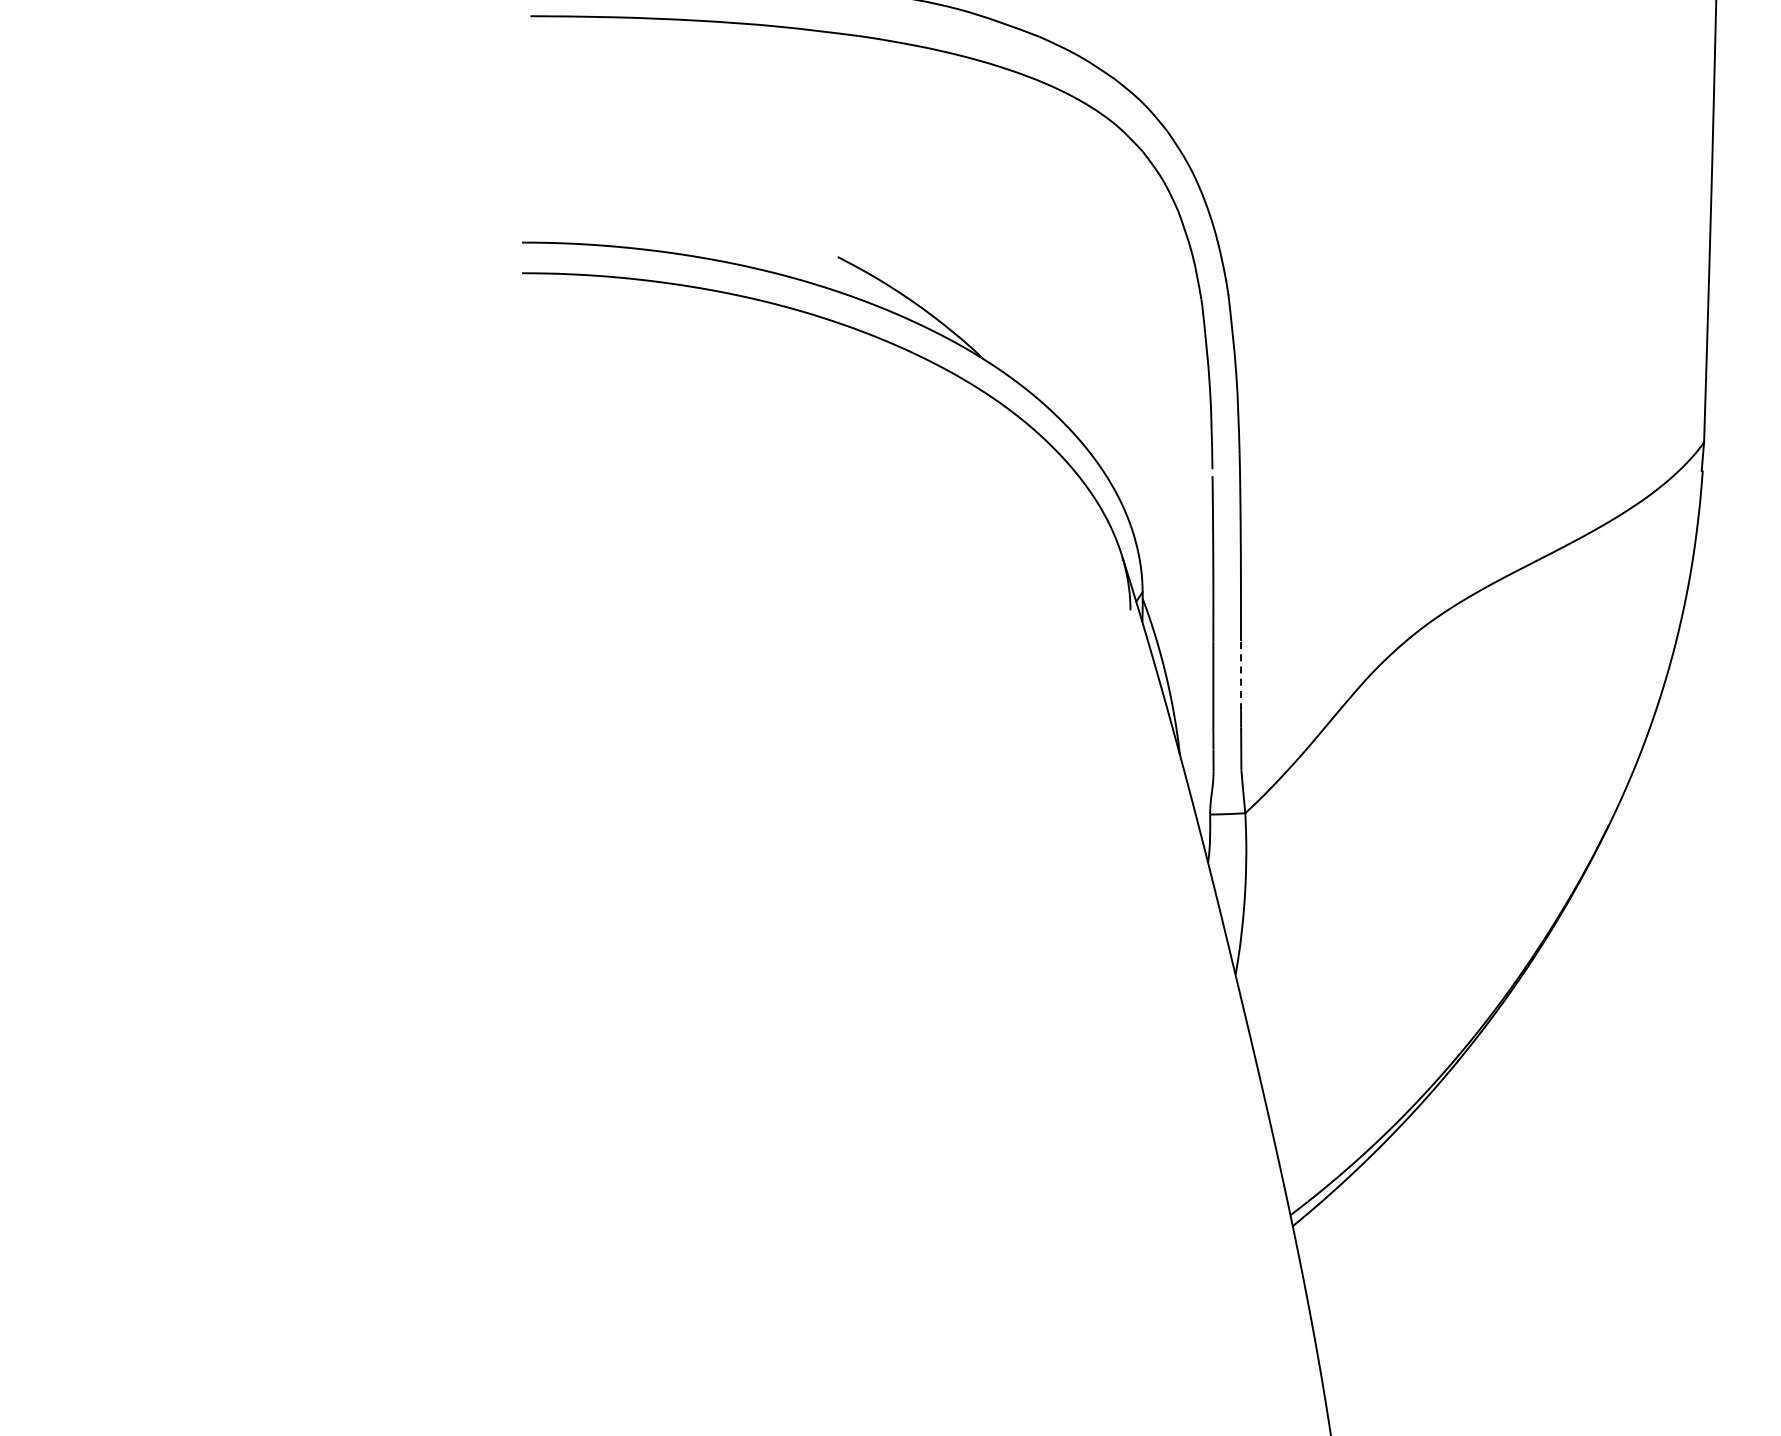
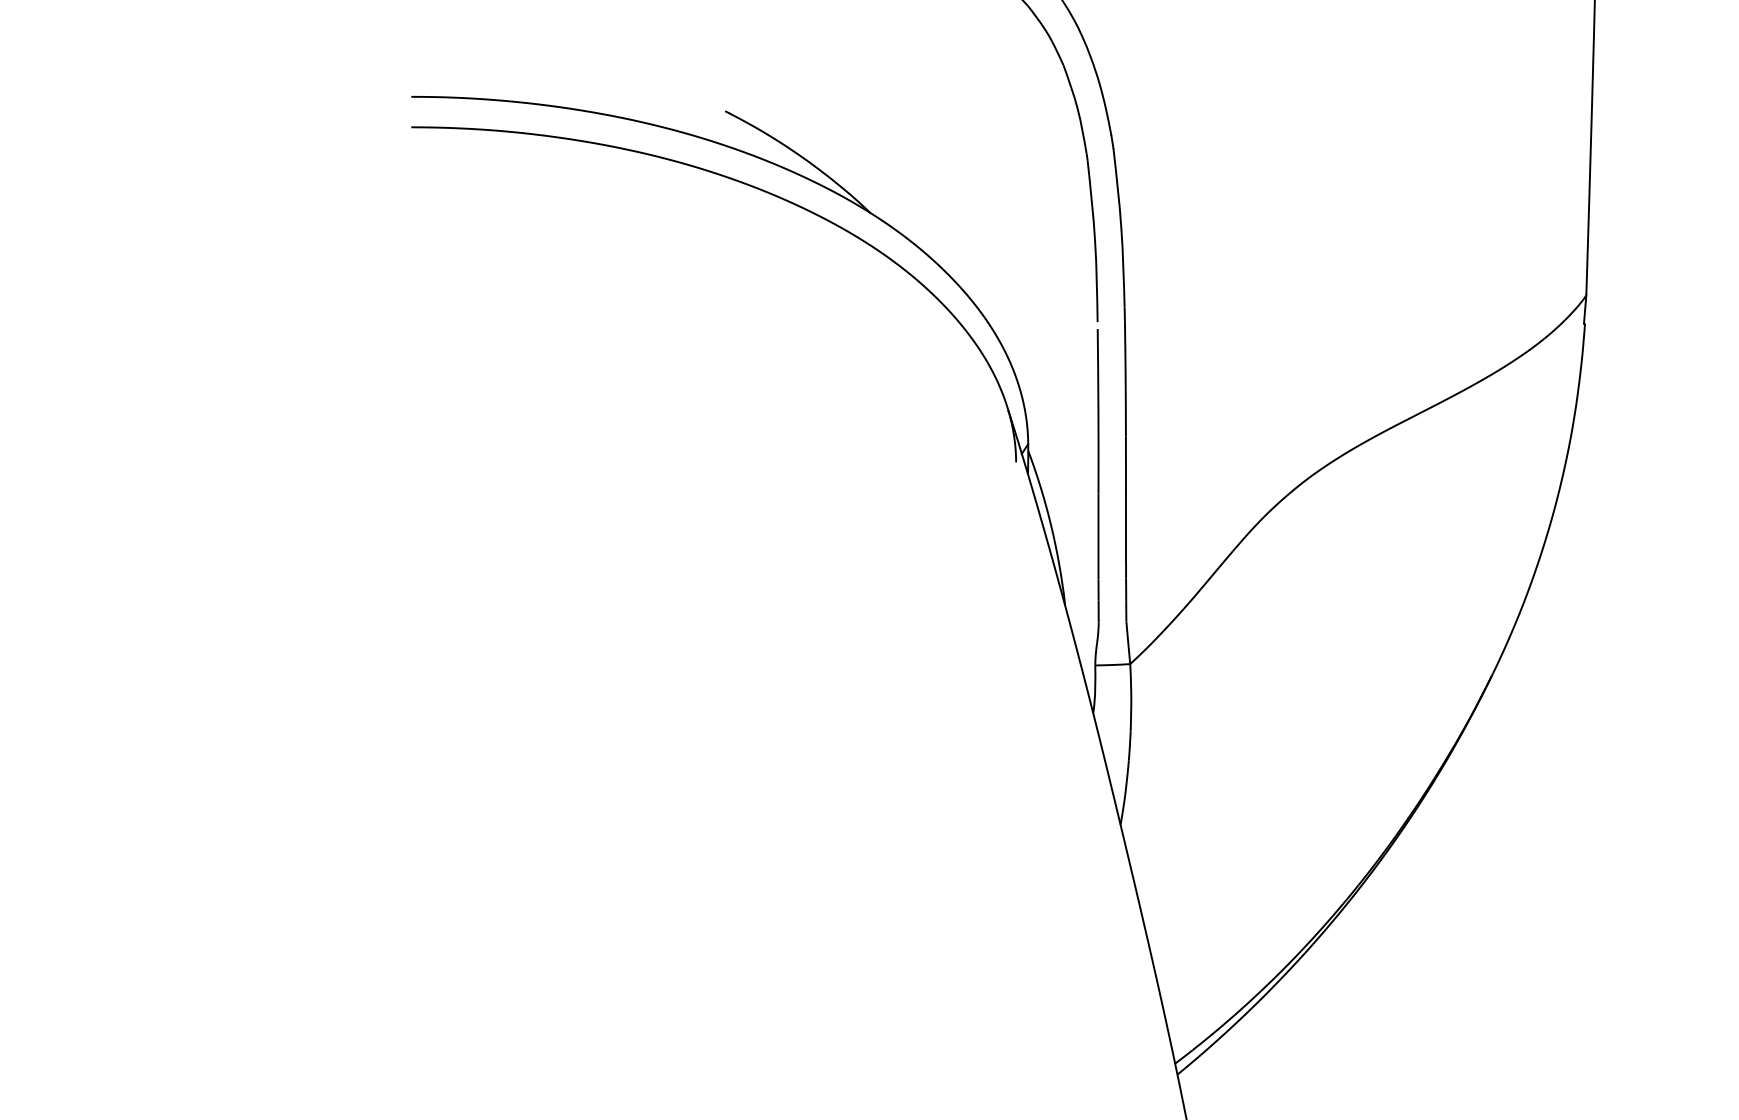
line: (1241, 675) -> (1126, 527), dashed -> solid

